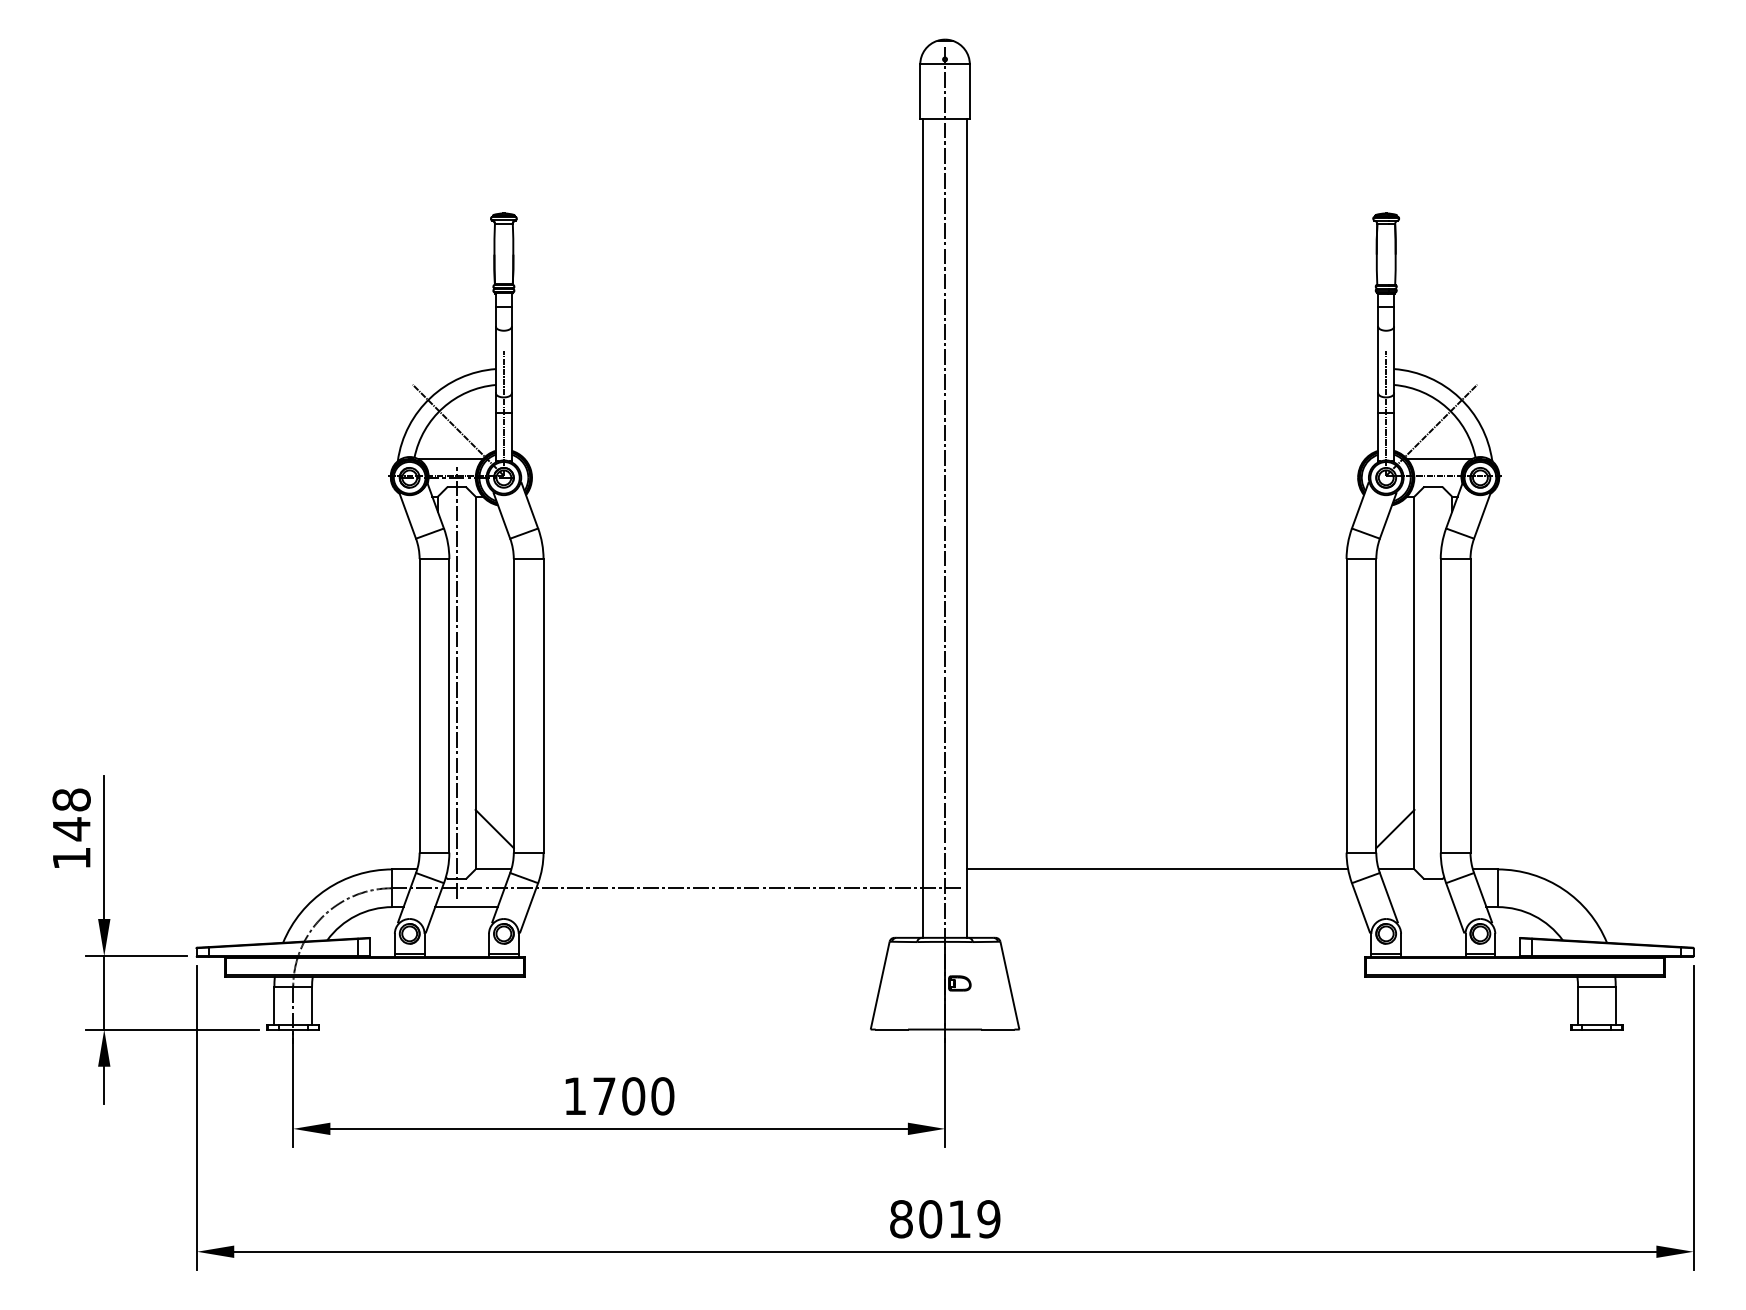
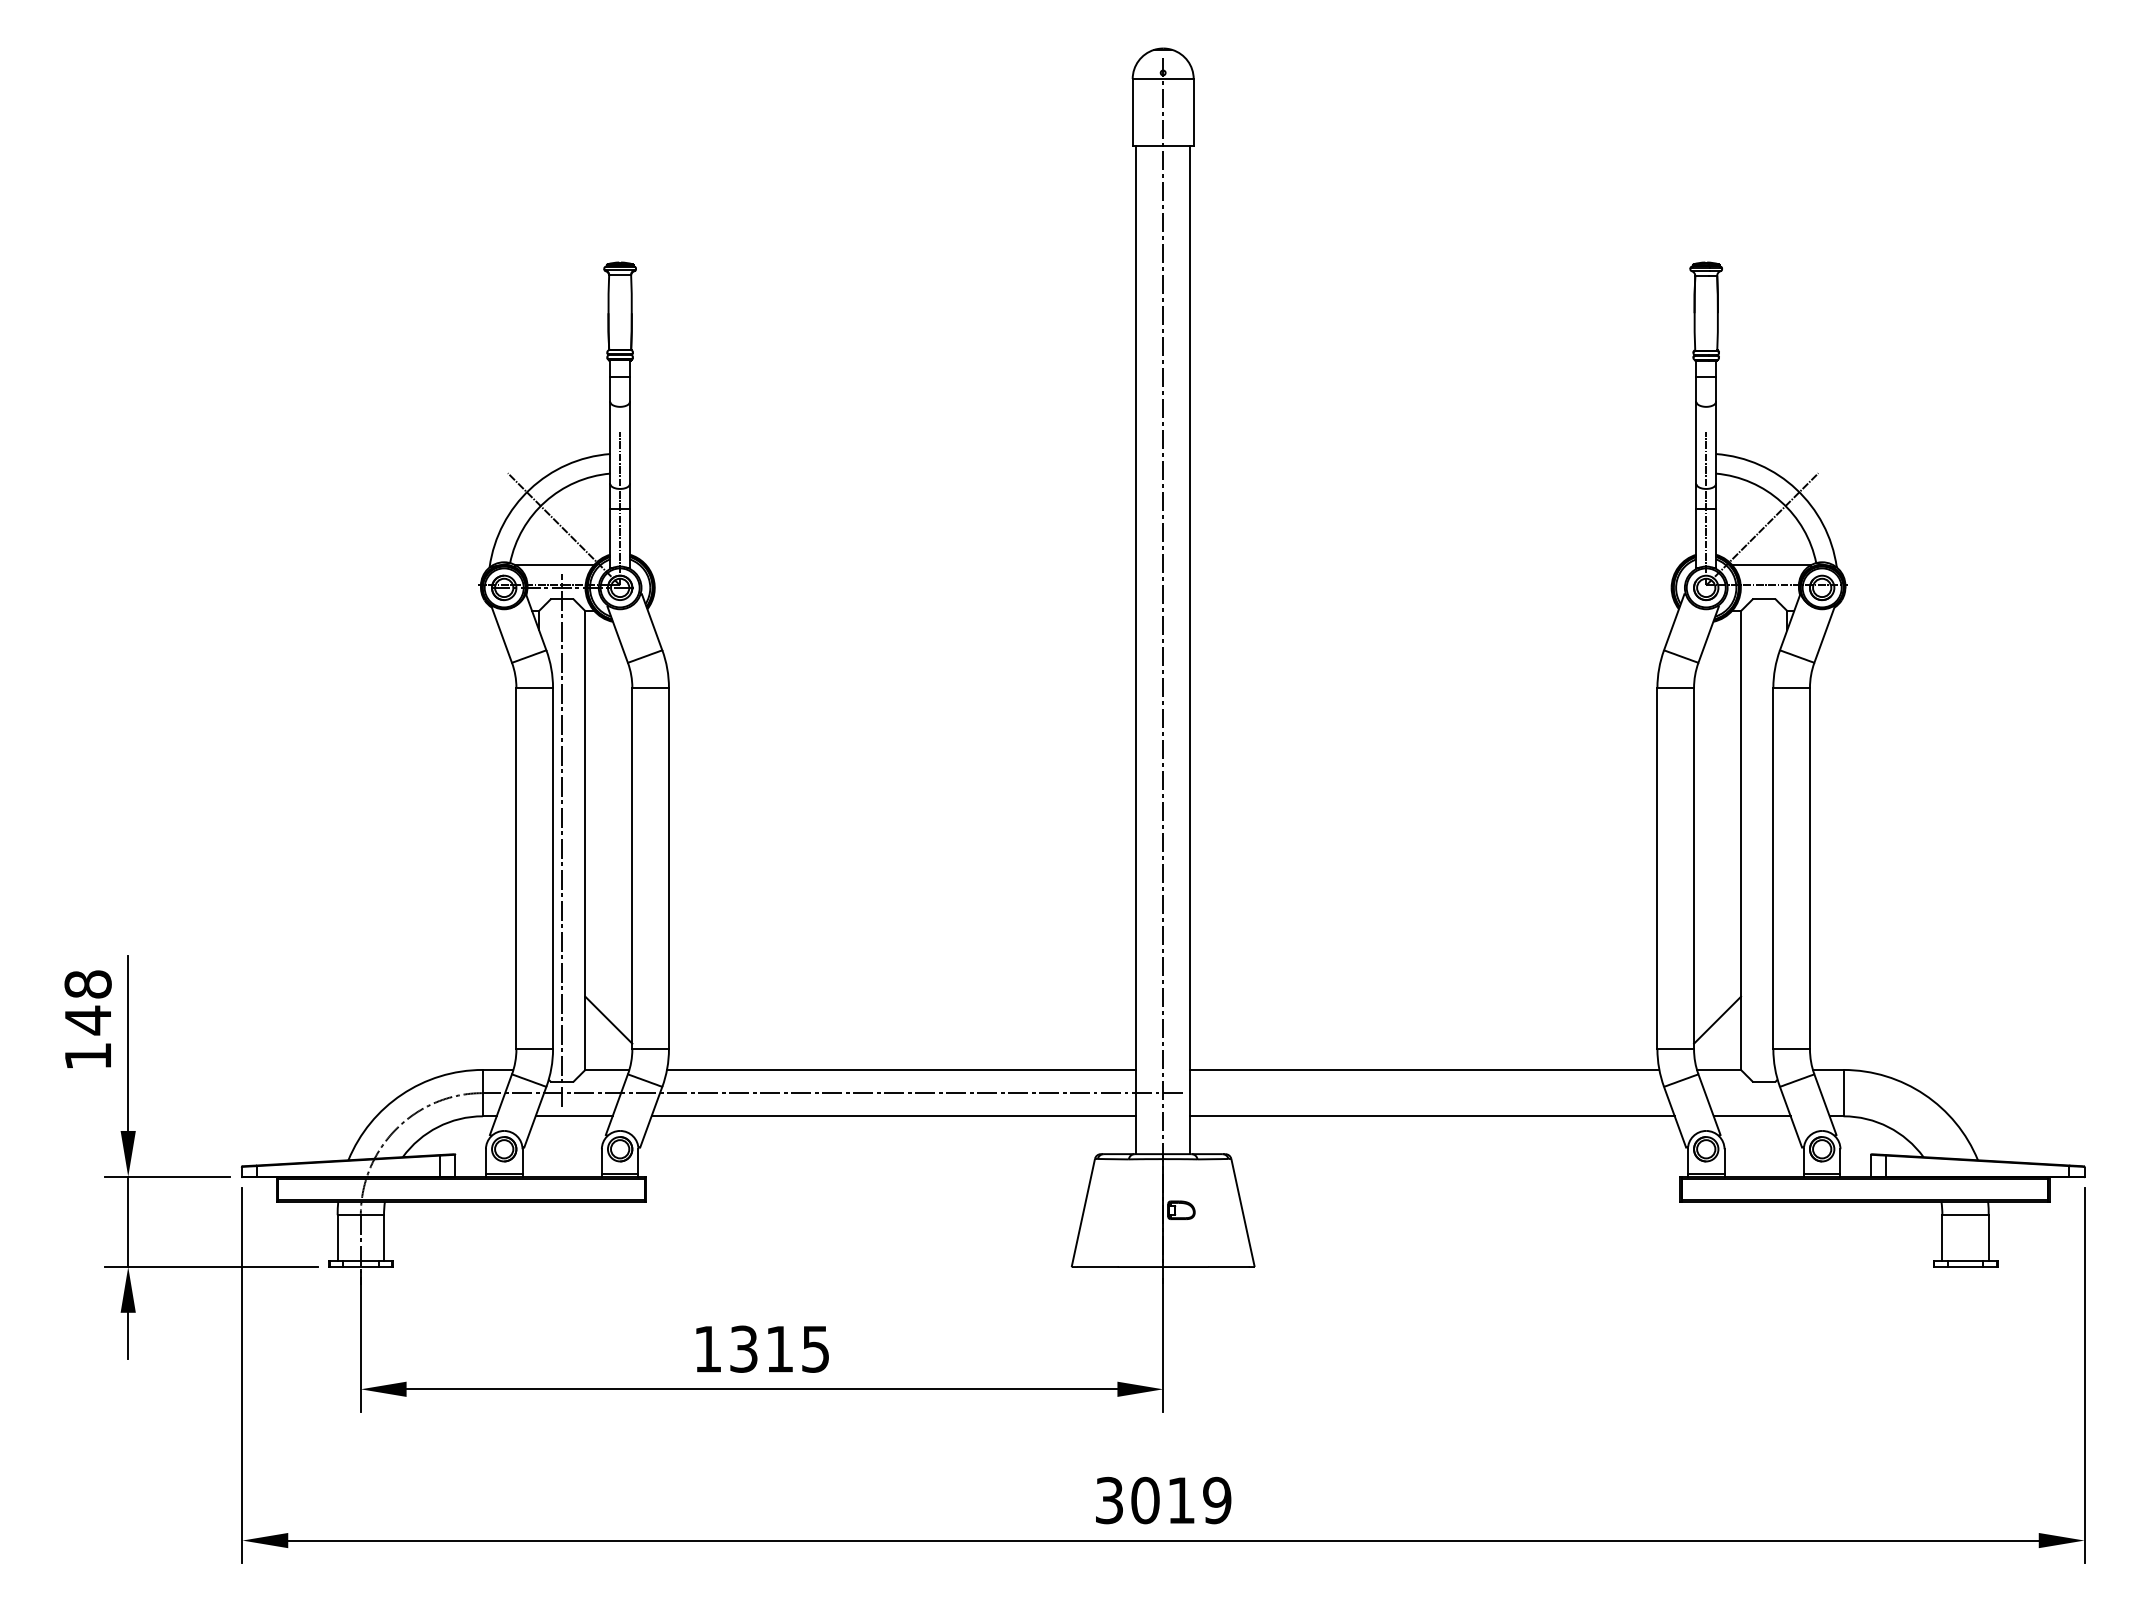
line: (732, 869) -> (901, 1069), added
line: (725, 907) -> (893, 1116), added
line: (1163, 907) -> (1432, 1116), added
line: (1422, 907) -> (1751, 1116), added
text: (634, 1095) -> (780, 1348), 1700 -> 1315
text: (901, 1219) -> (1109, 1500), 8019 -> 3019

